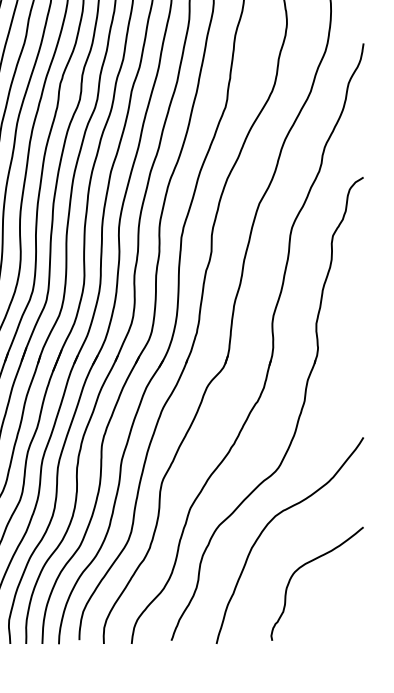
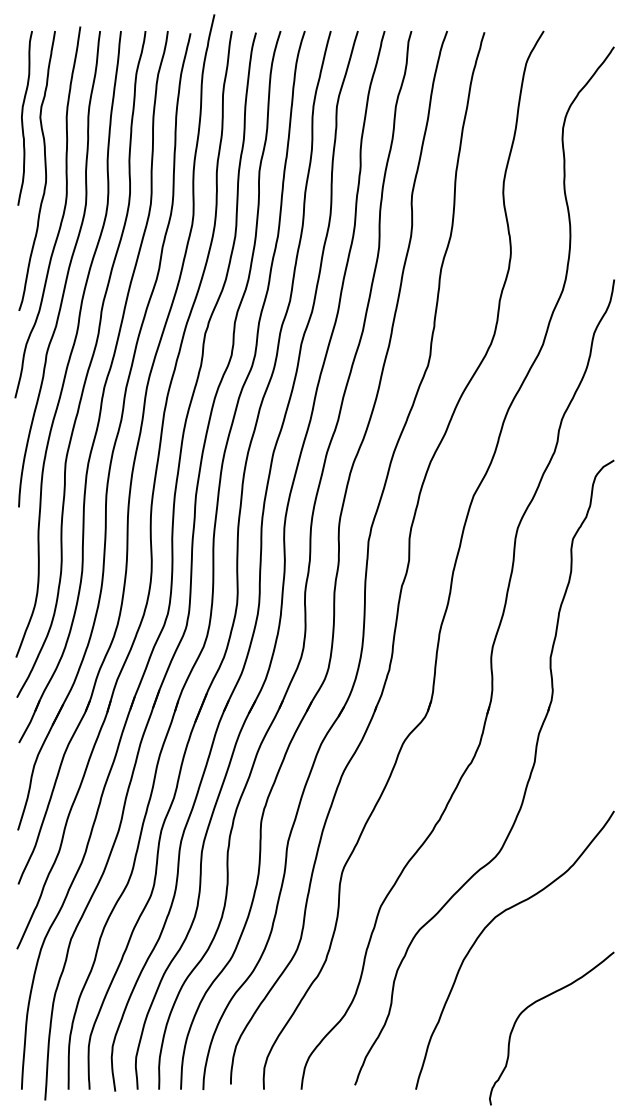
curve: (305, 565) -> (535, 1003), moved

